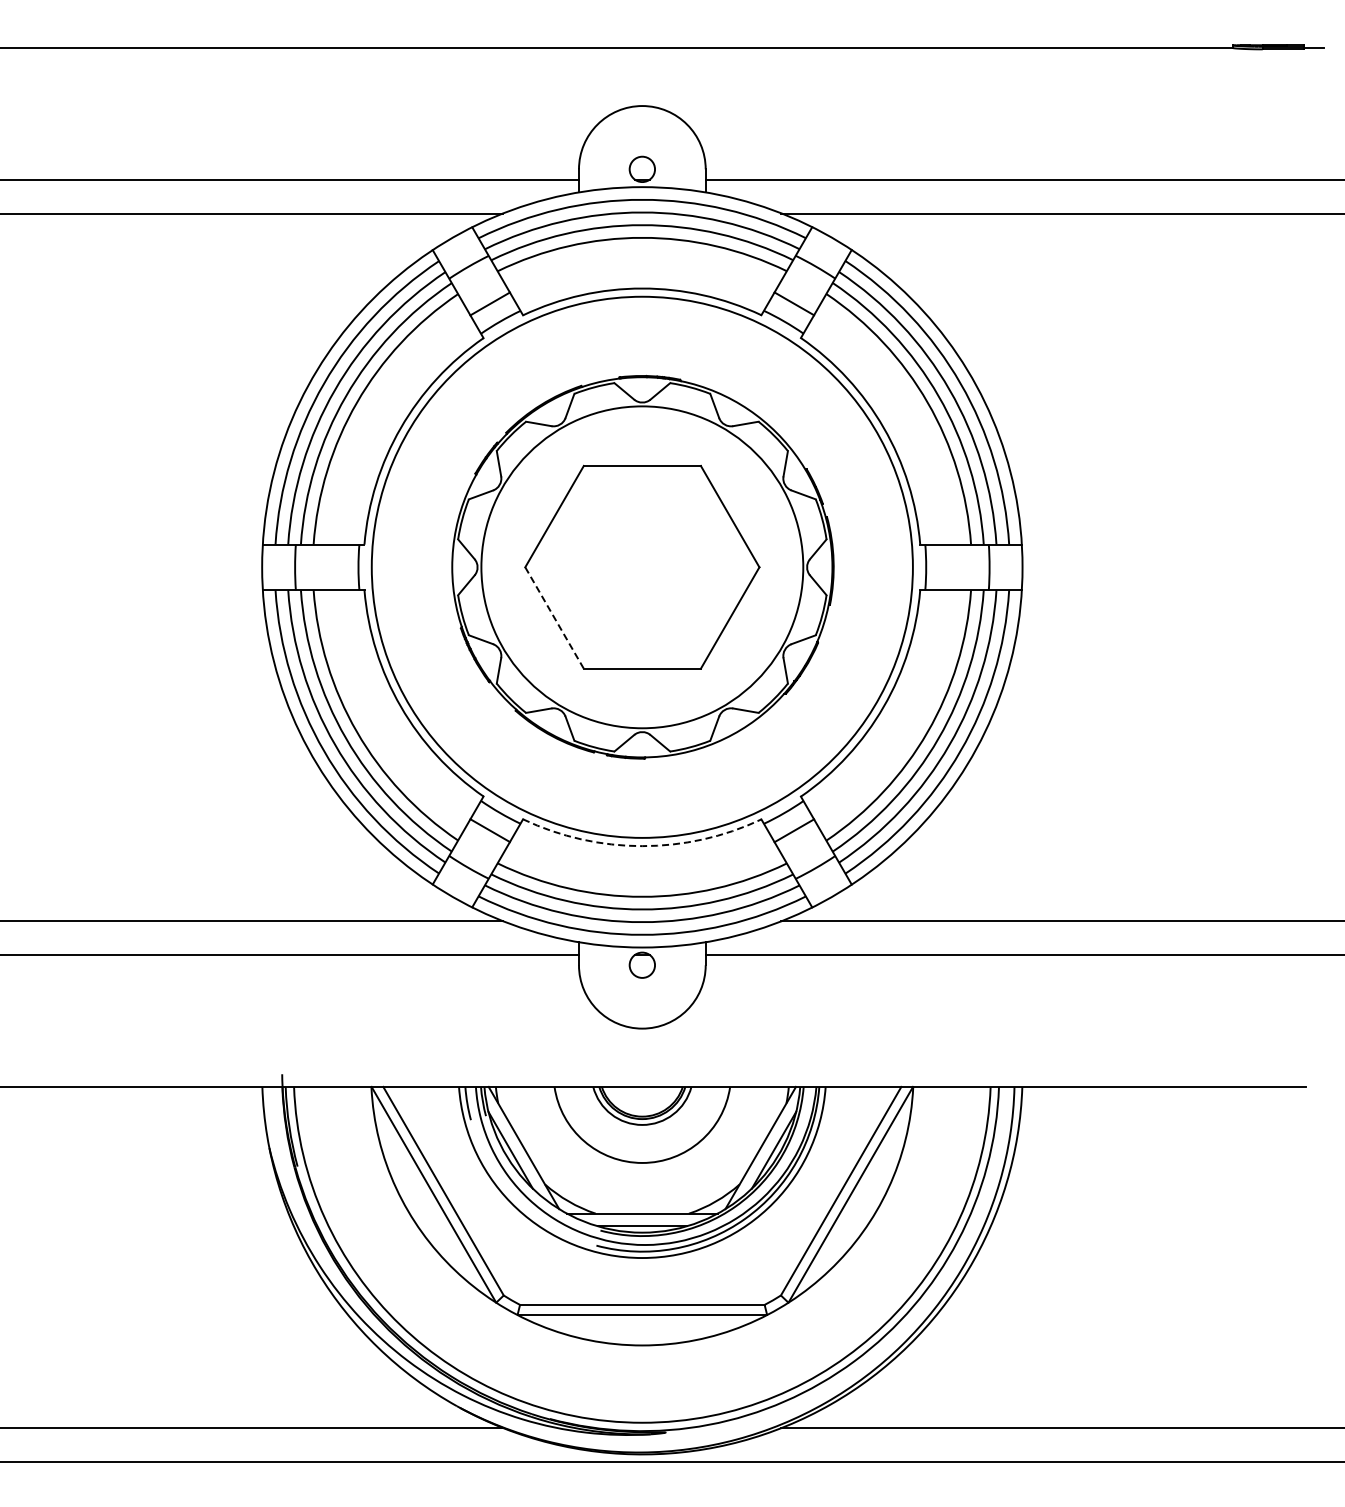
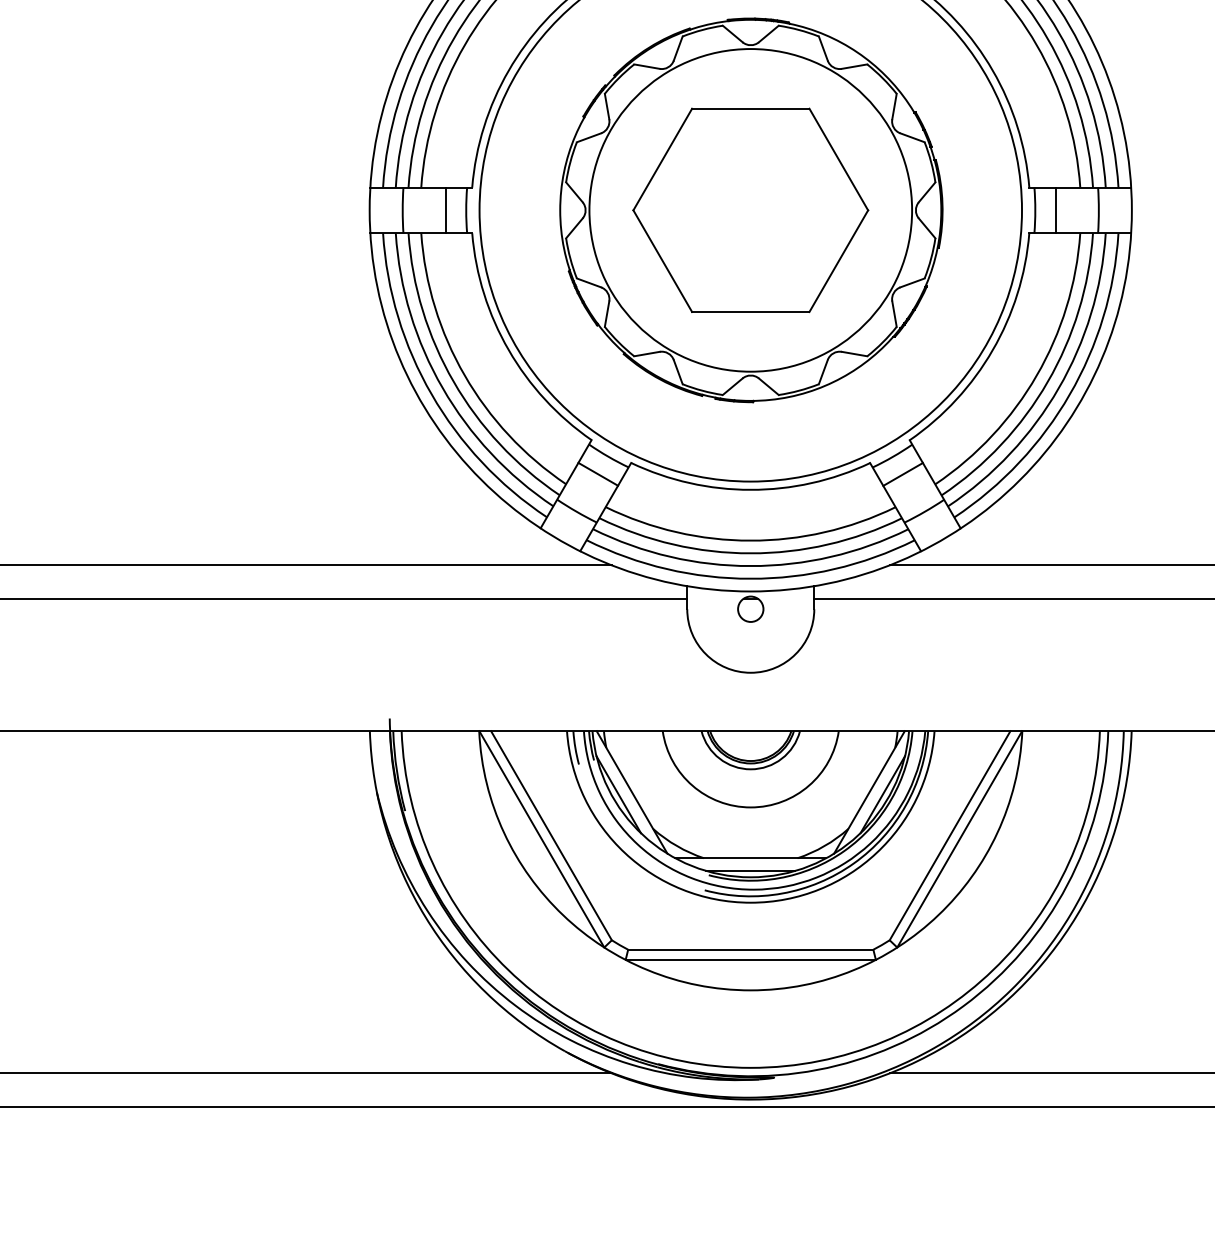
line: (338, 567) -> (446, 210), added
line: (946, 567) -> (1055, 210), added
line: (554, 618) -> (662, 261), dashed -> solid
arc: (642, 846) -> (750, 490), dashed -> solid

